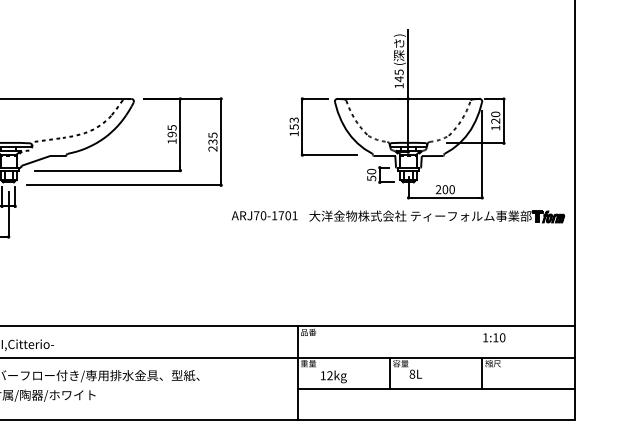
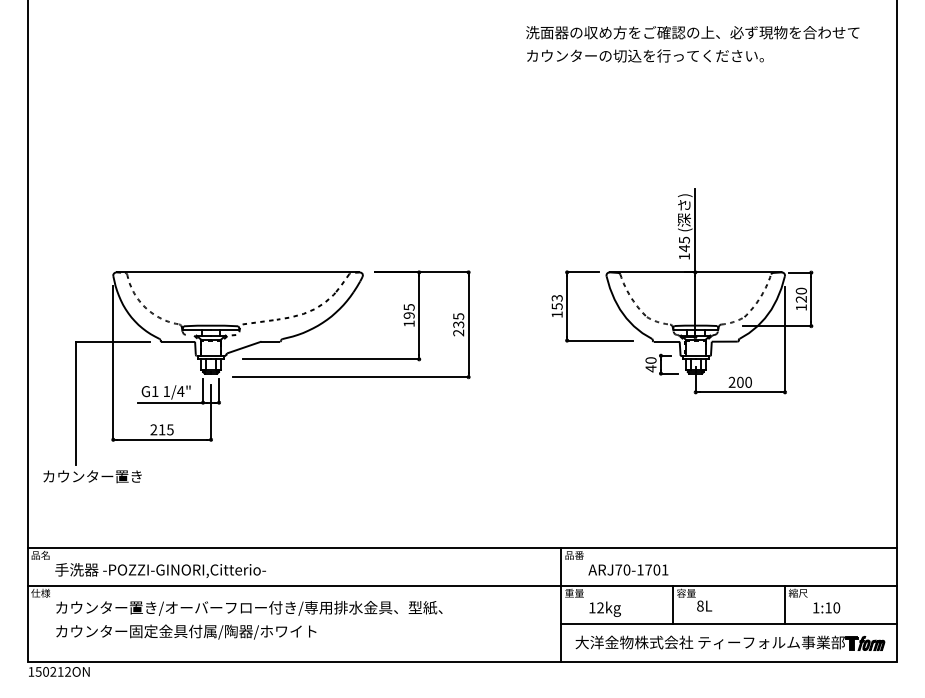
text: (371, 178) -> (650, 368), 50 -> 40
text: (264, 215) -> (628, 569), moved
part: (437, 216) -> (730, 642), moved
text: (494, 337) -> (826, 607), moved

